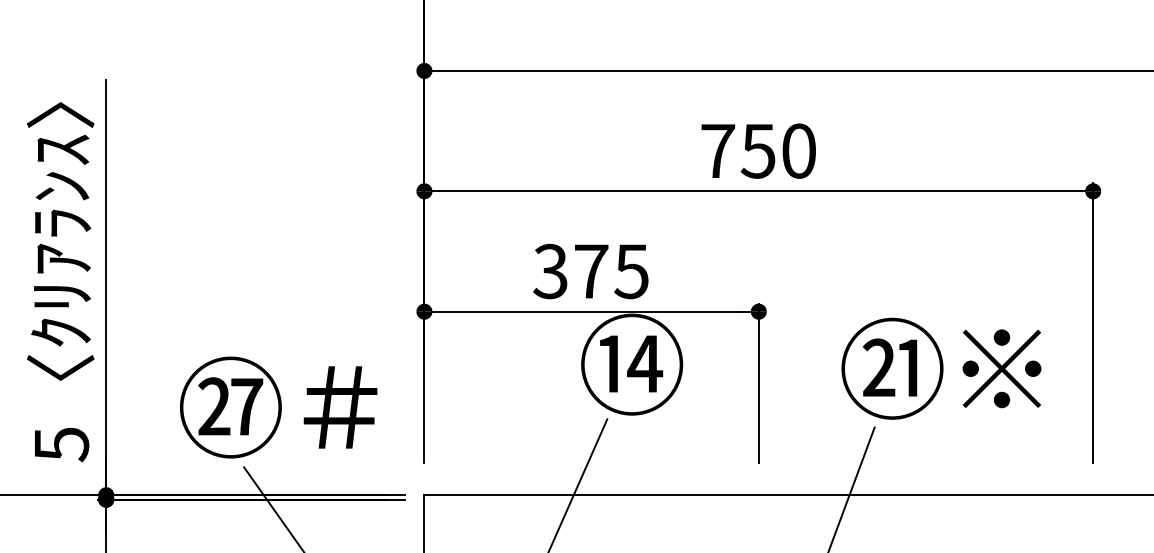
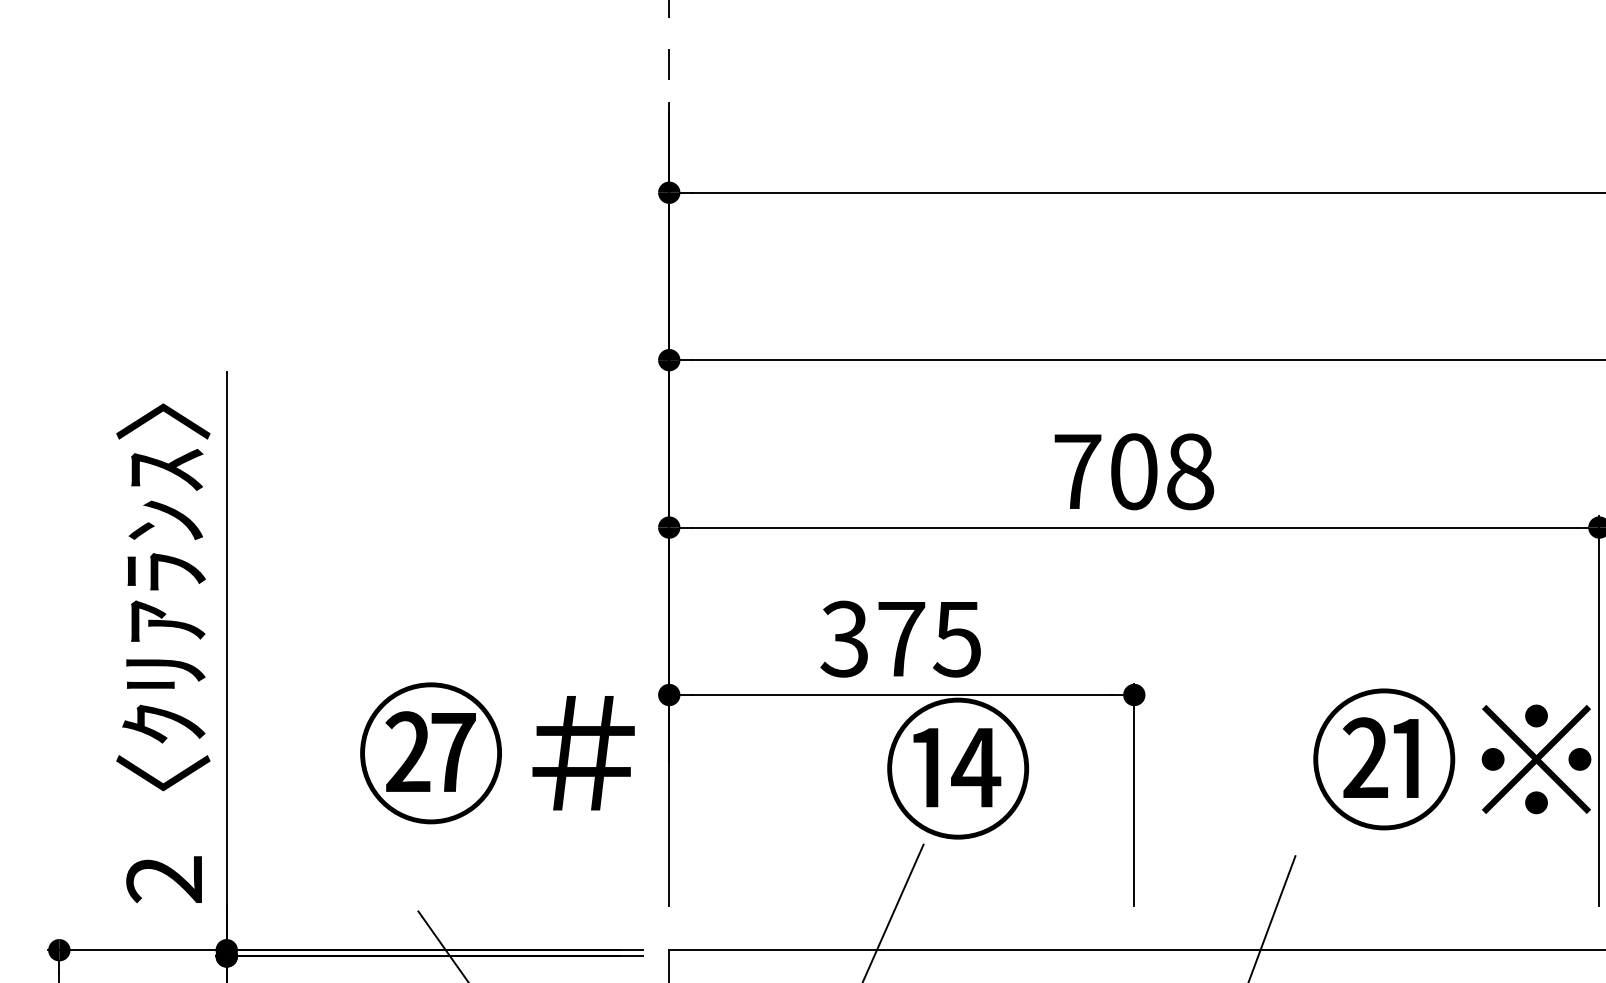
text: (778, 151) -> (1161, 471), 750 -> 708
text: (941, 368) -> (1452, 759), moved
text: (278, 407) -> (497, 753), moved
text: (61, 445) -> (164, 880), 5 -> 2

